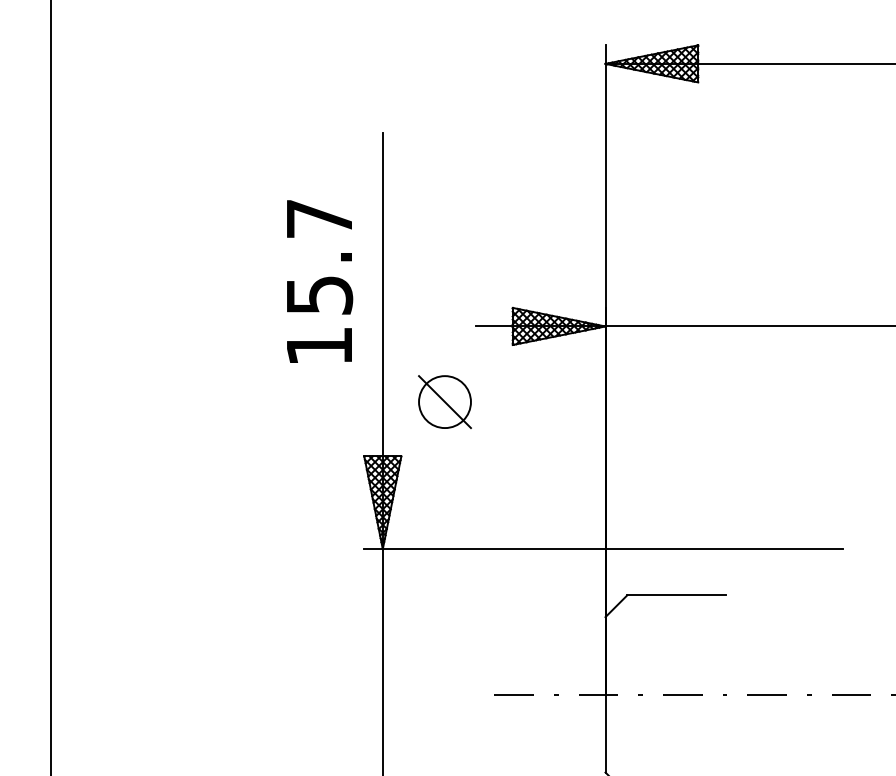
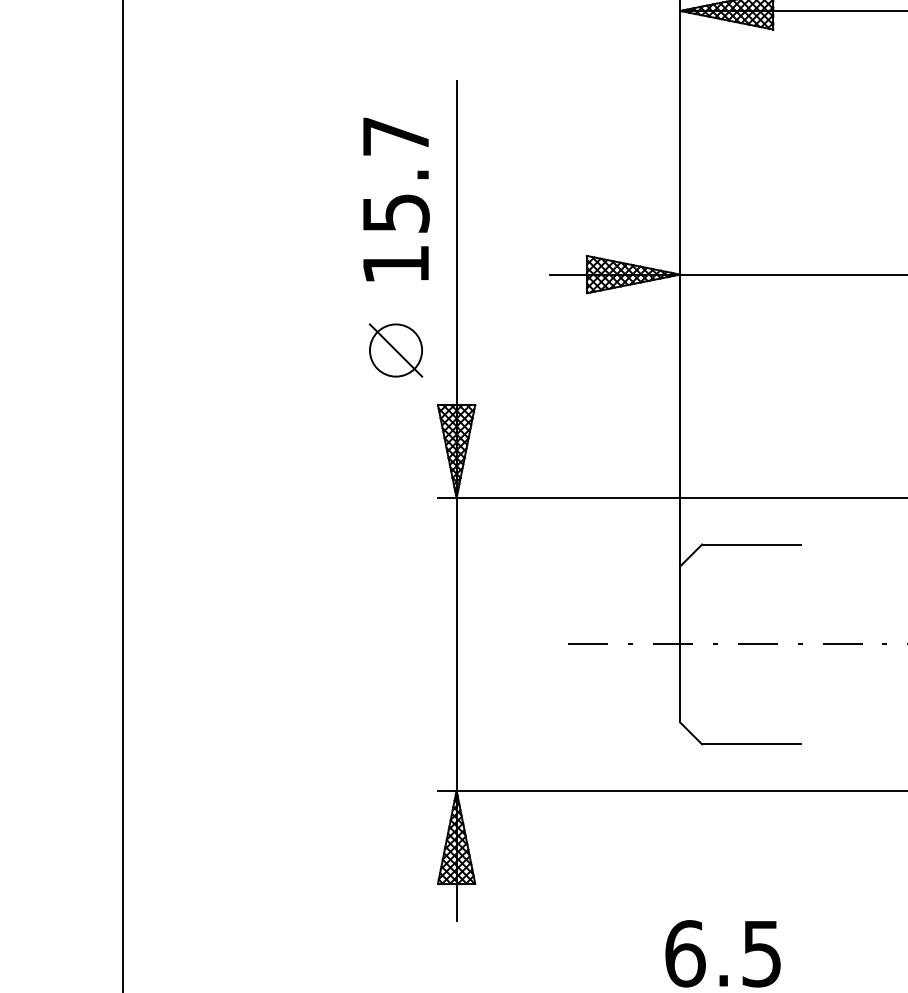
text: (319, 281) -> (396, 199), moved
part: (444, 402) -> (395, 350), moved

